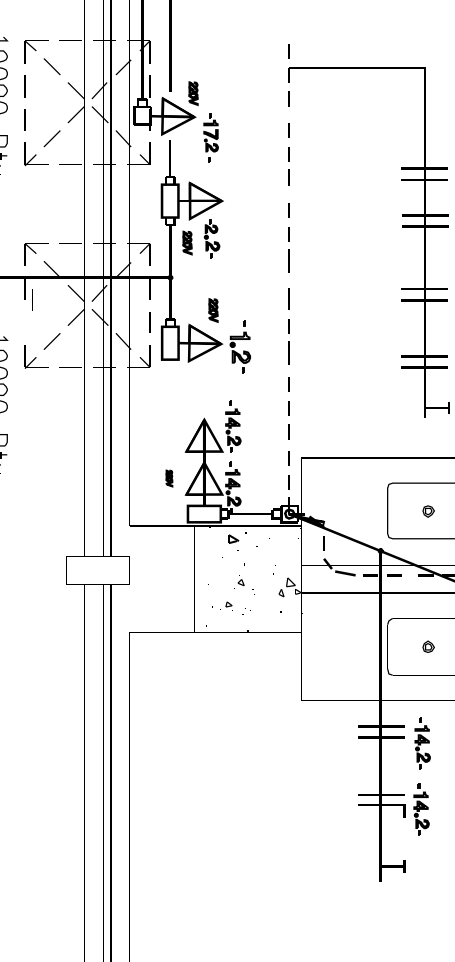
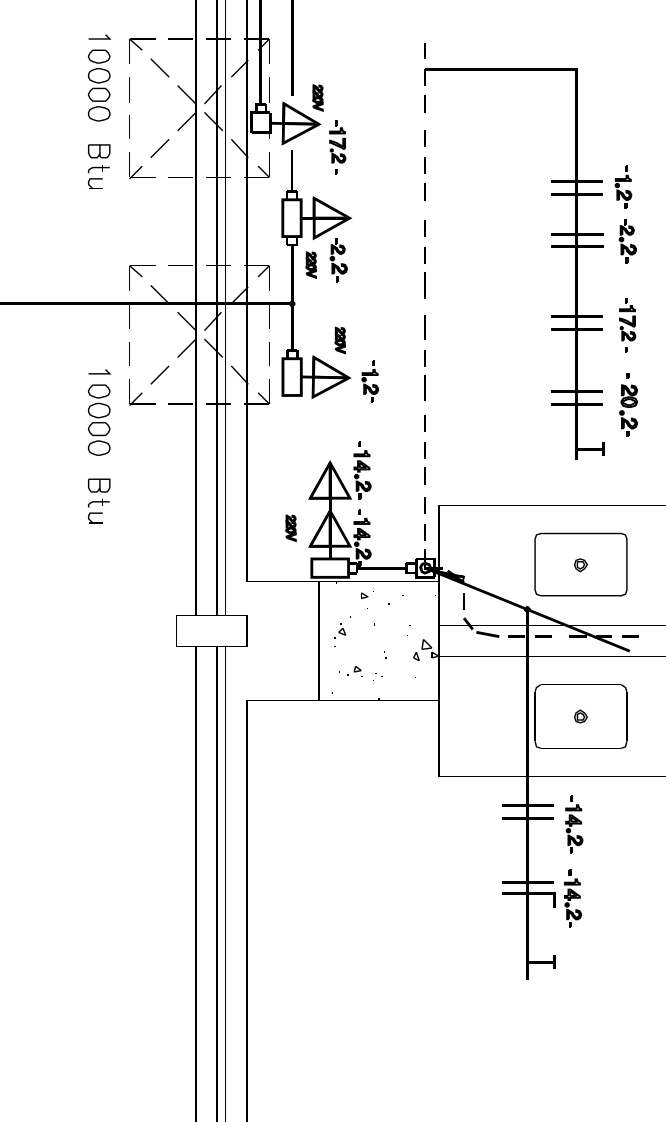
line: (32, 299) -> (129, 353), moved
part: (239, 347) -> (369, 381), size x0.71
part: (168, 478) -> (290, 528), size x1.43
part: (237, 537) -> (367, 594), size x0.62
part: (239, 581) -> (340, 630), moved

